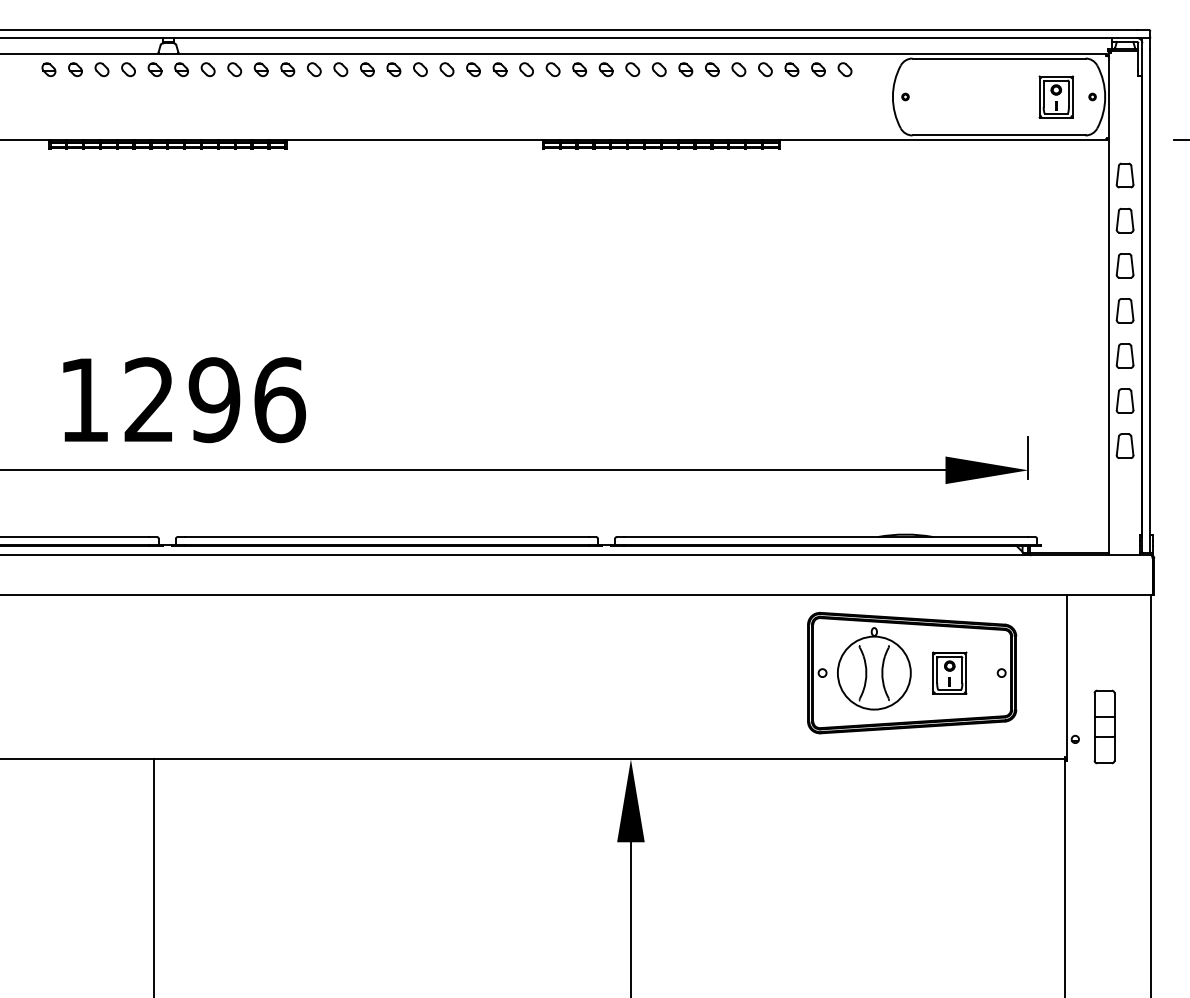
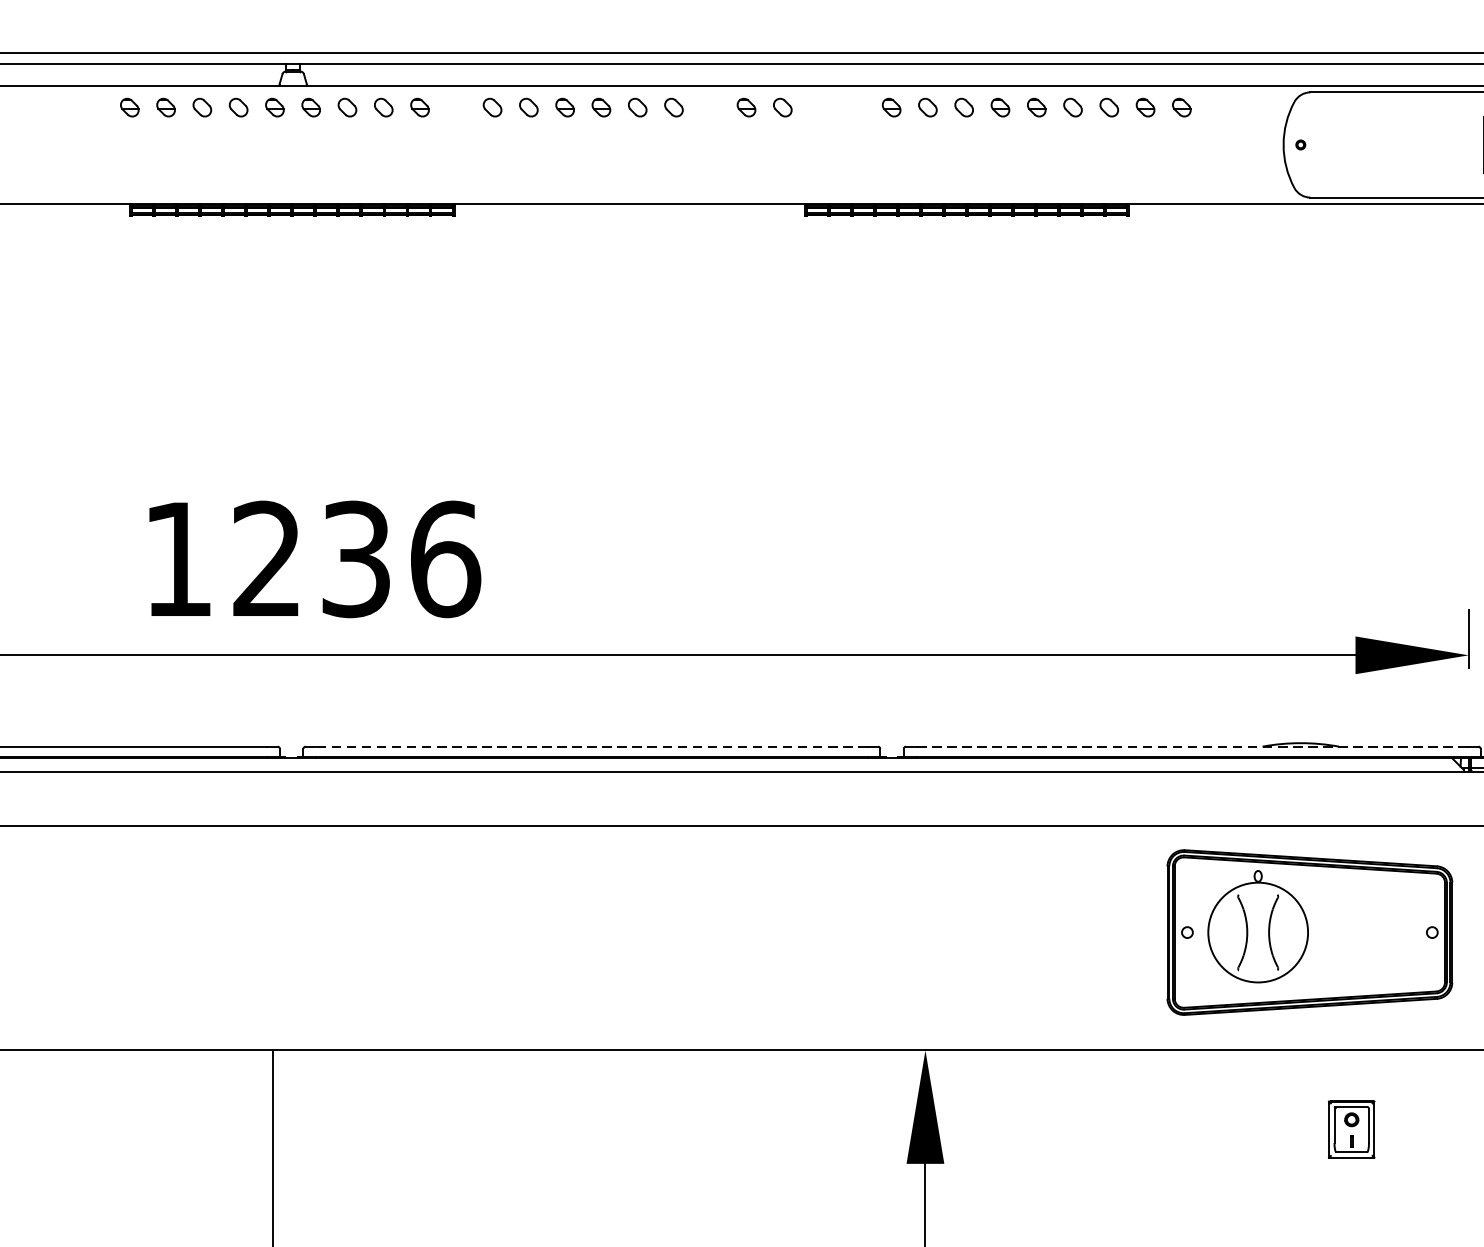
part: (287, 69) -> (455, 107), removed
part: (473, 69) -> (710, 107), removed
part: (552, 69) -> (818, 107), removed
part: (579, 69) -> (855, 107), removed
part: (844, 69) -> (1217, 107), removed
text: (214, 399) -> (356, 558), 1296 -> 1236
line: (386, 537) -> (591, 747), solid -> dashed
line: (826, 537) -> (1192, 747), solid -> dashed
part: (949, 672) -> (1351, 1128), moved

